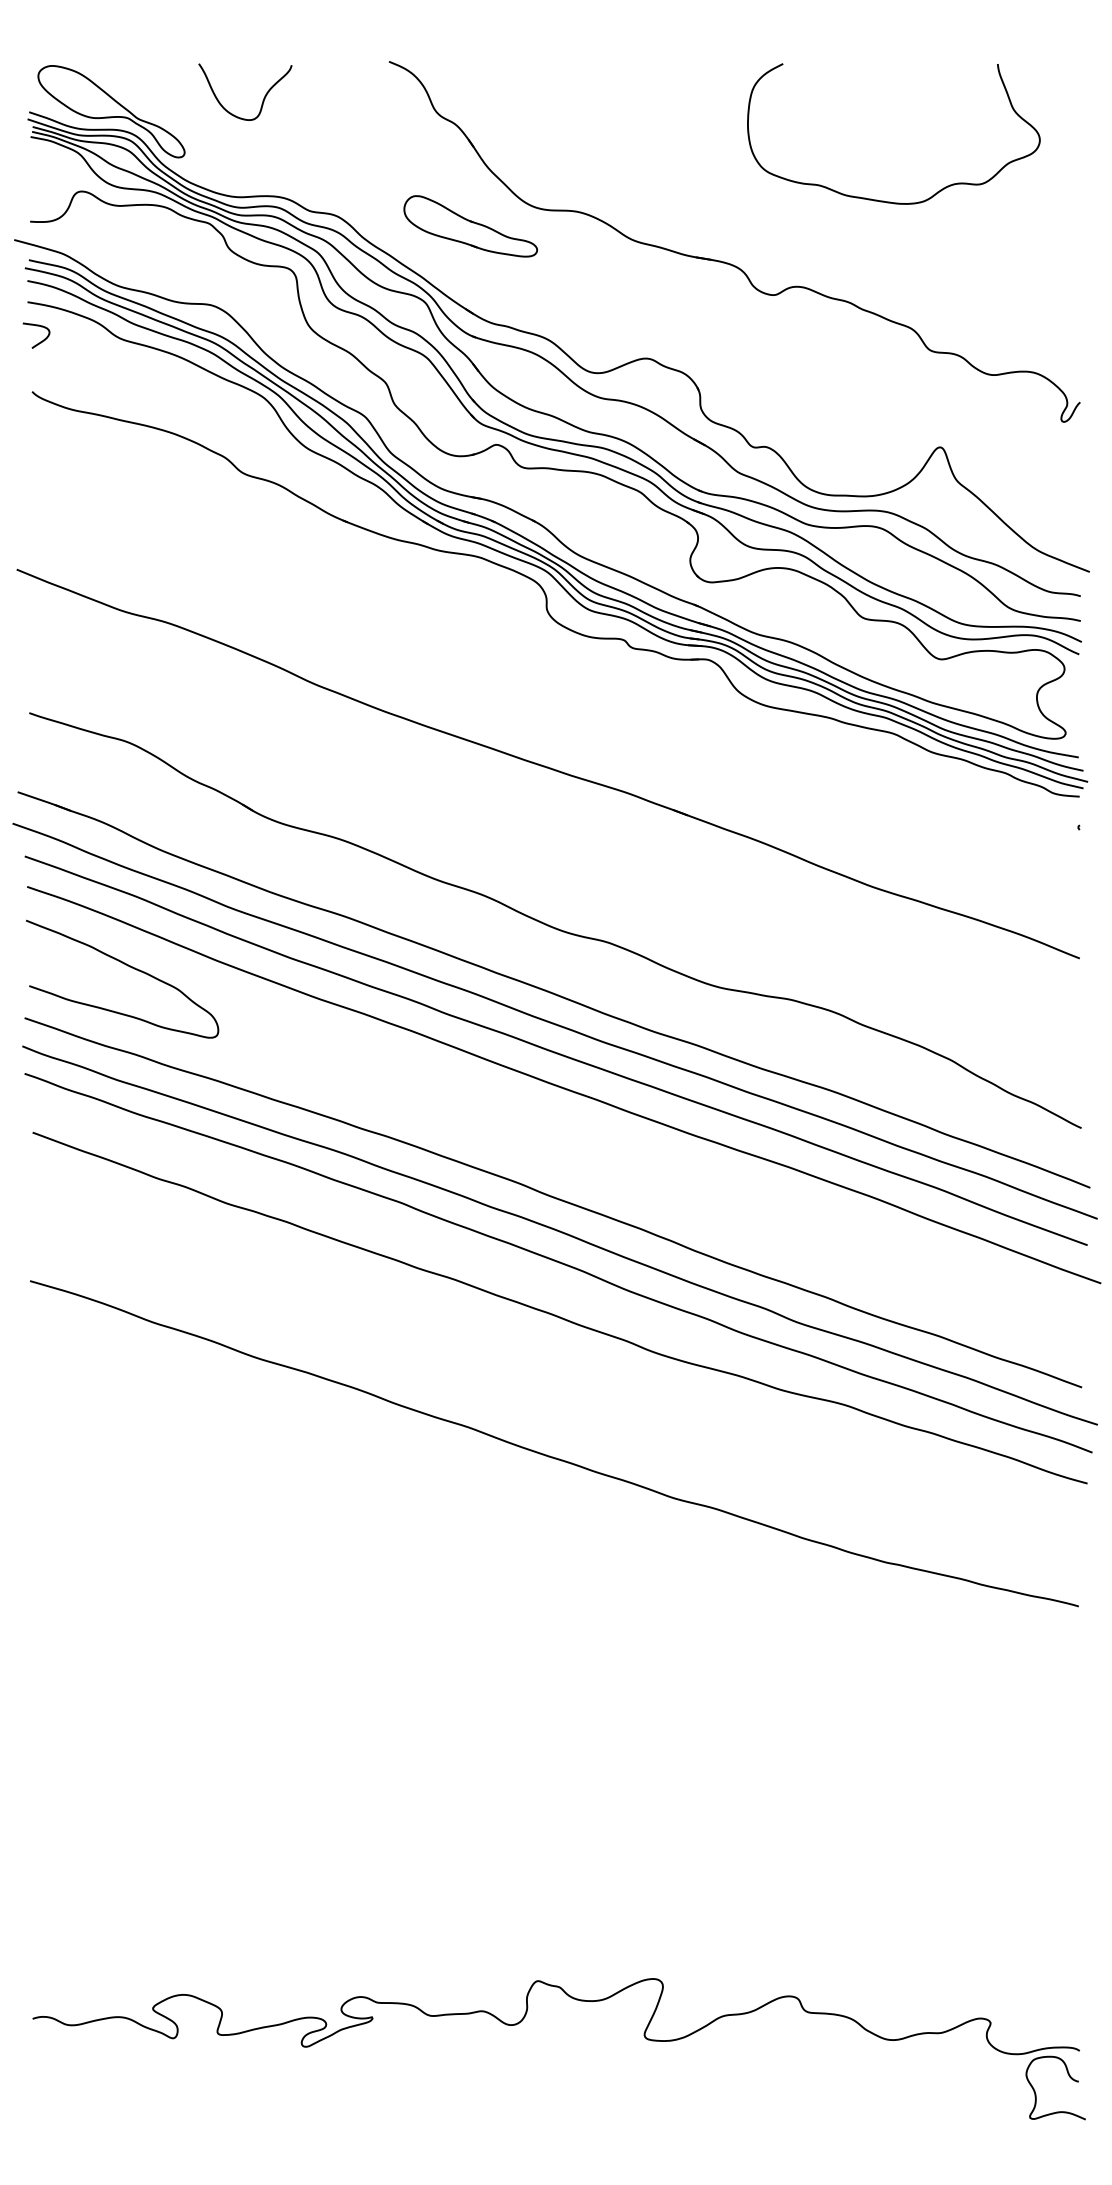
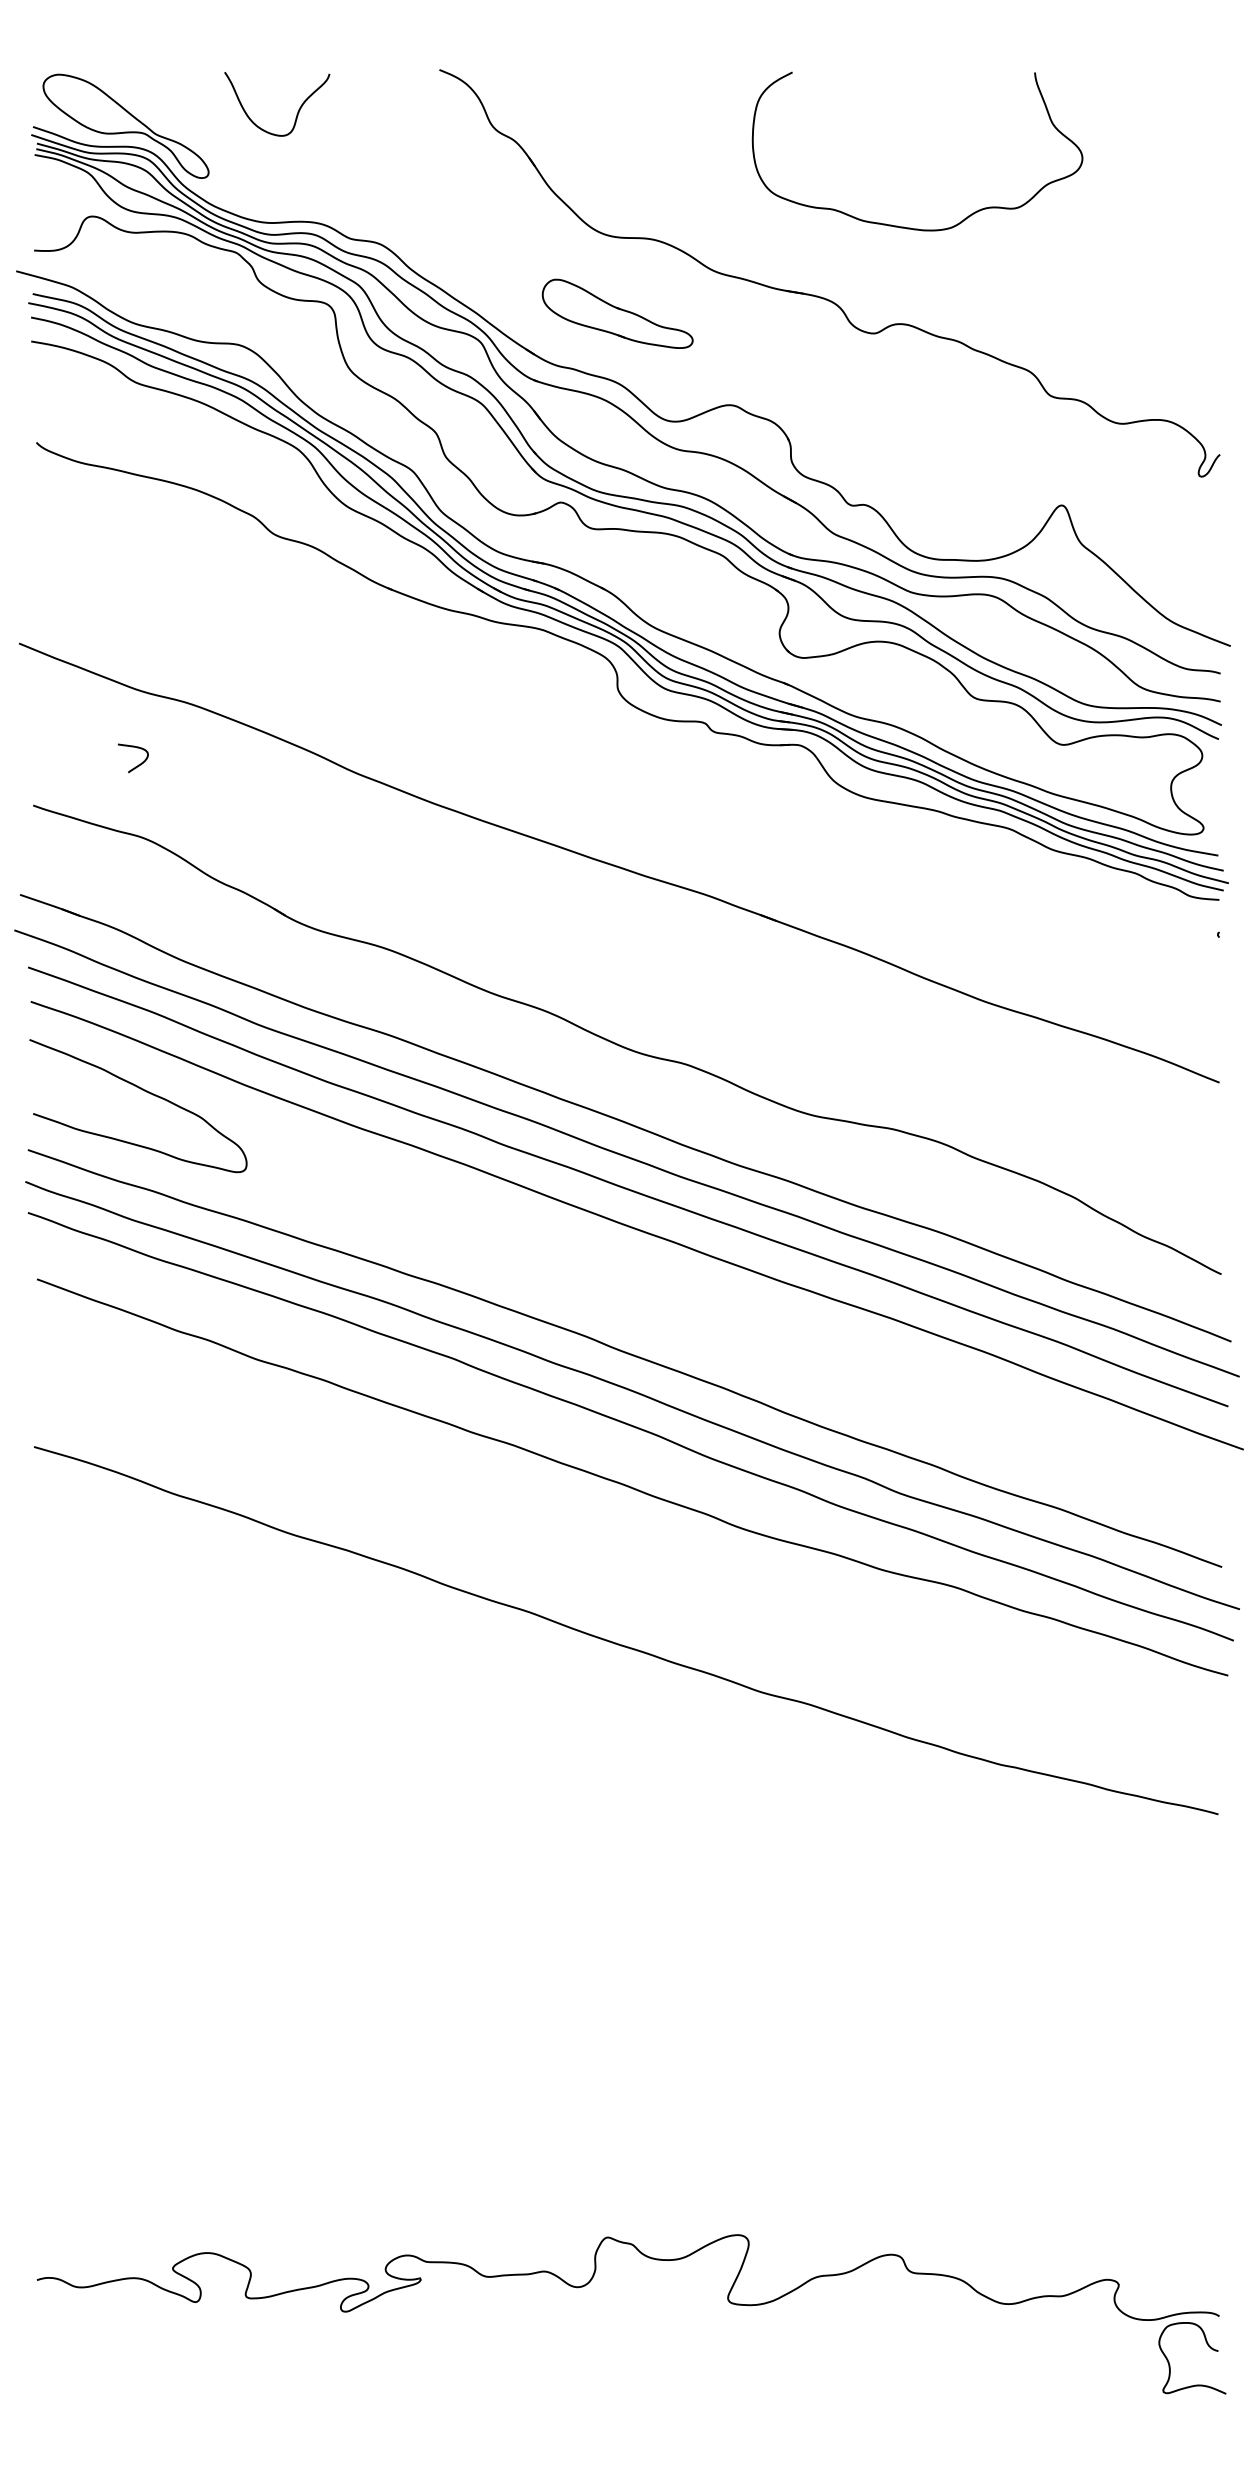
curve: (882, 200) -> (904, 226), moved
part: (470, 226) -> (617, 313), moved
curve: (41, 341) -> (138, 764), moved

